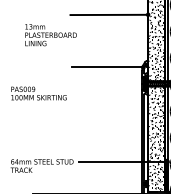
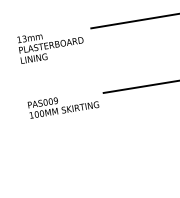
text: (50, 35) -> (50, 45), moved
text: (38, 93) -> (62, 104), moved

